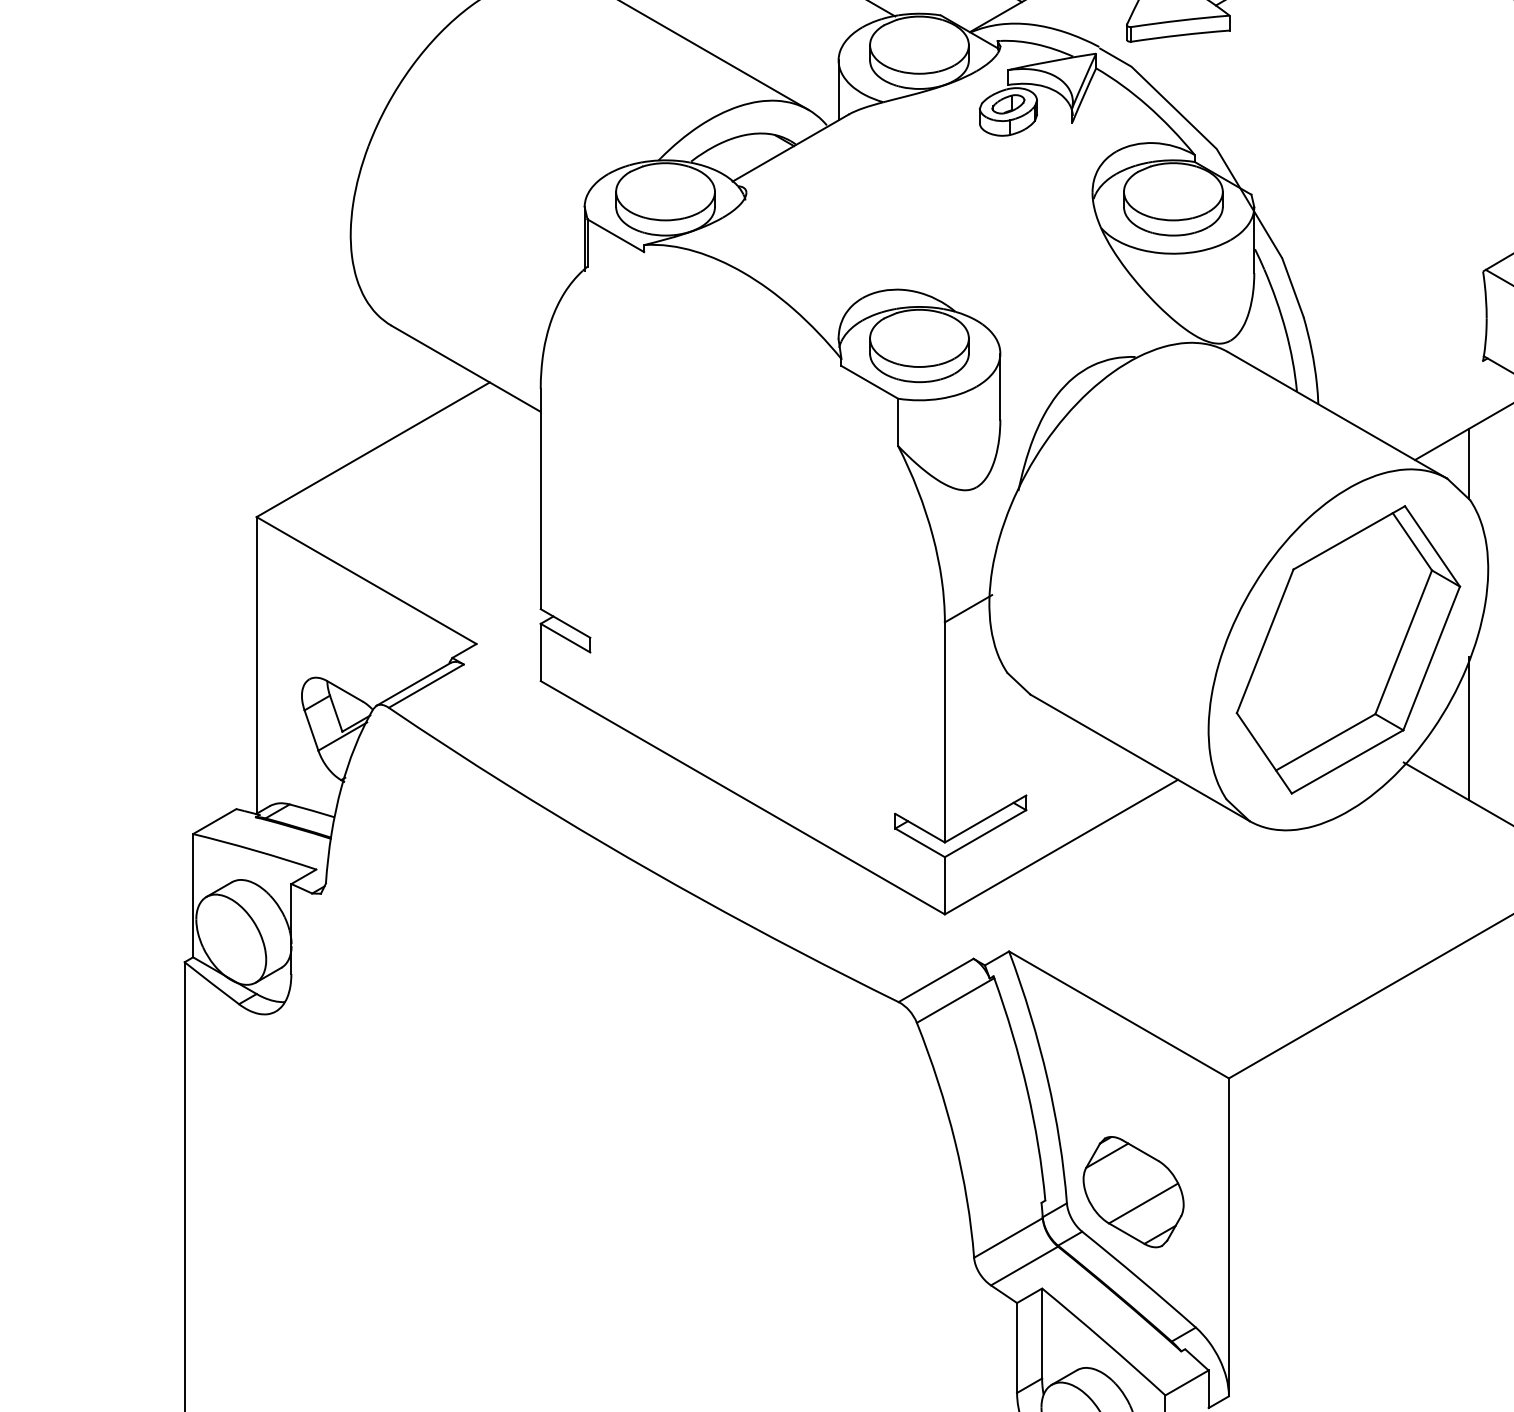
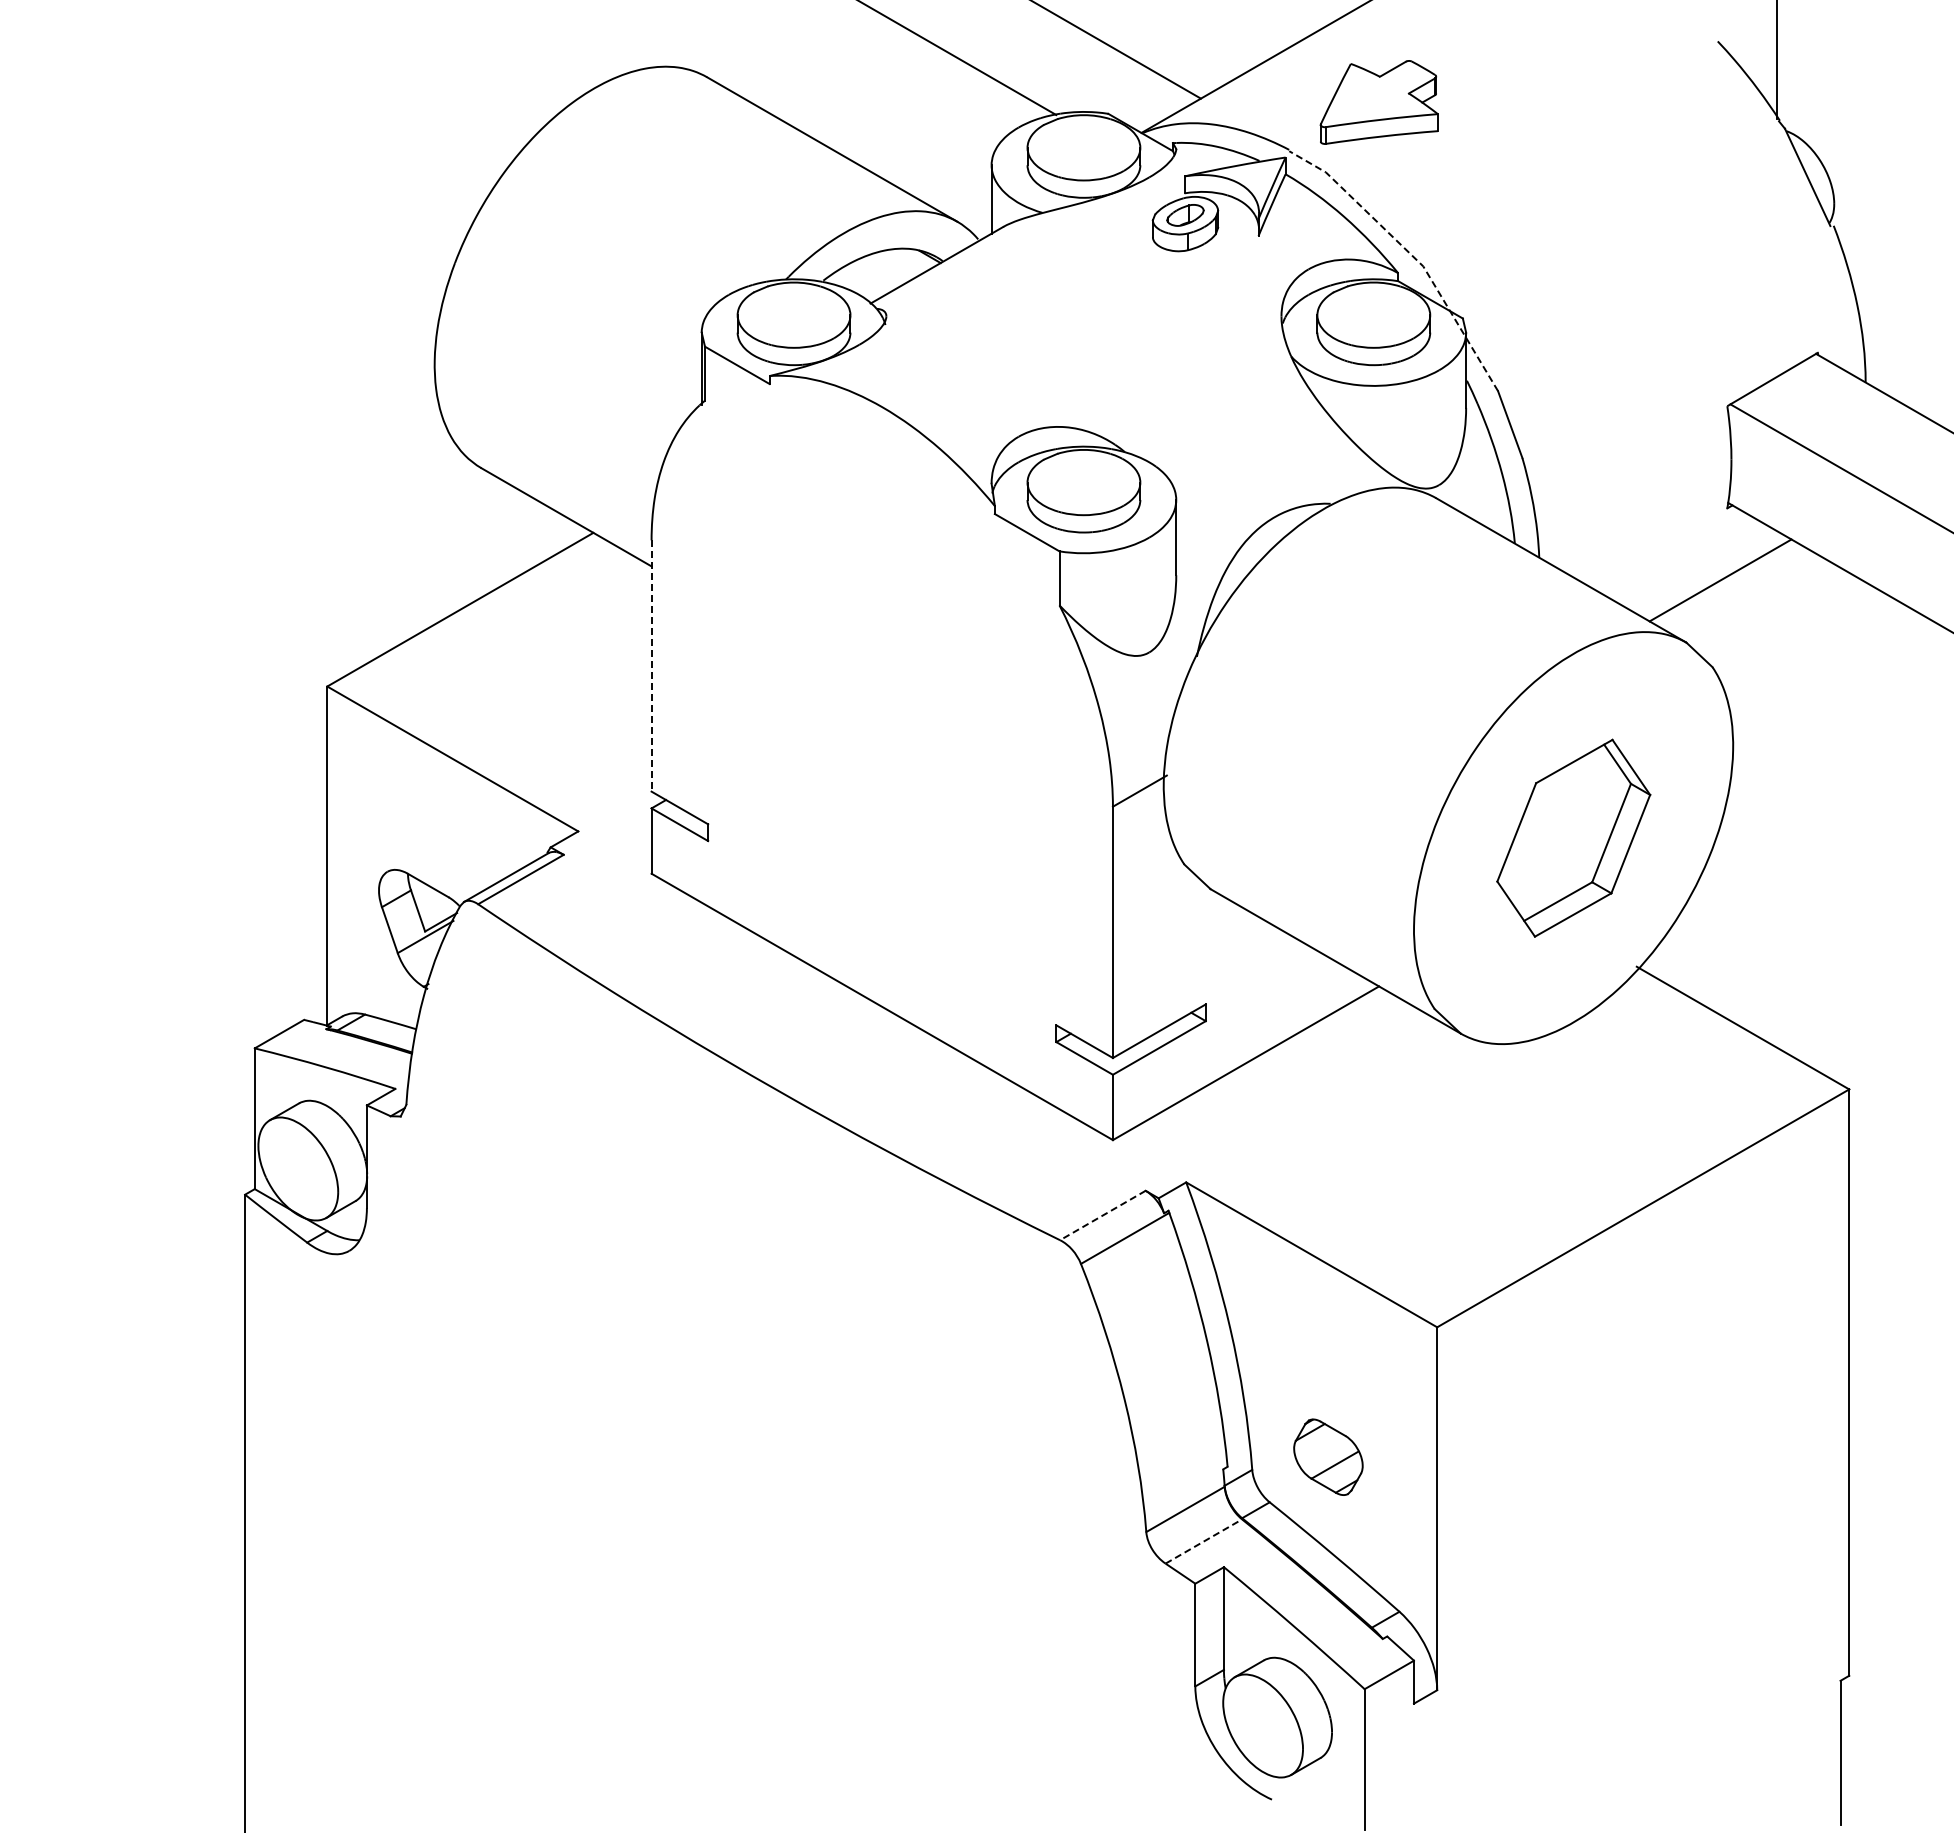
line: (1206, 138) -> (1411, 254), solid -> dashed
line: (1468, 463) -> (1710, 625), removed
line: (540, 499) -> (651, 666), solid -> dashed
part: (1348, 650) -> (1573, 838), size x0.6
line: (1468, 728) -> (1710, 927), removed
line: (935, 980) -> (1102, 1215), solid -> dashed
part: (1133, 1192) -> (1328, 1457), size x0.6
line: (1025, 1266) -> (1204, 1541), solid -> dashed

